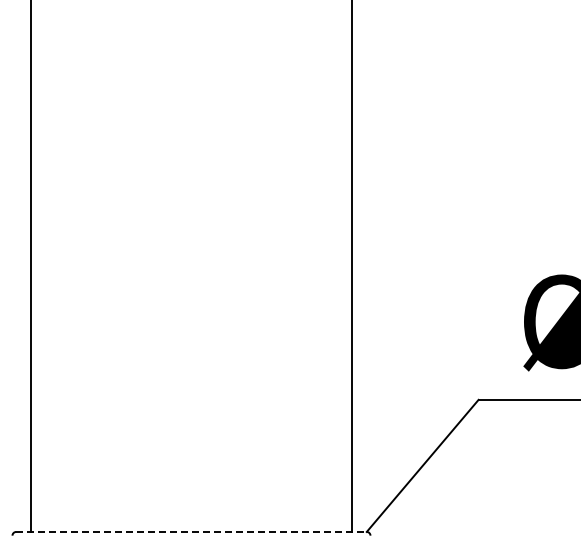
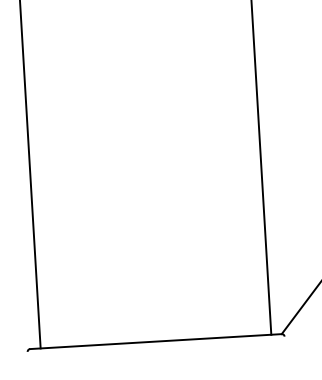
line: (191, 531) -> (155, 341), dashed -> solid

